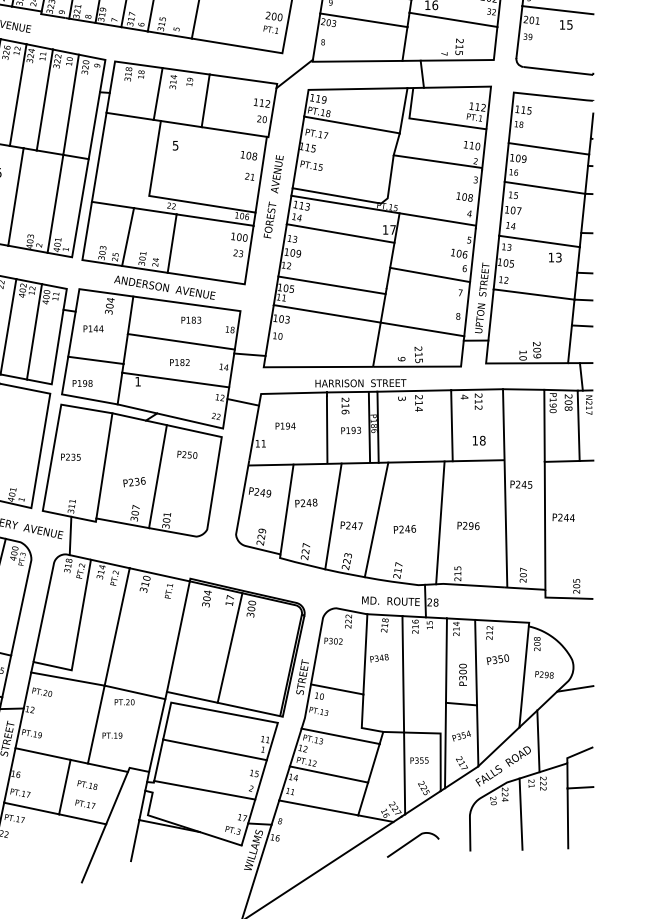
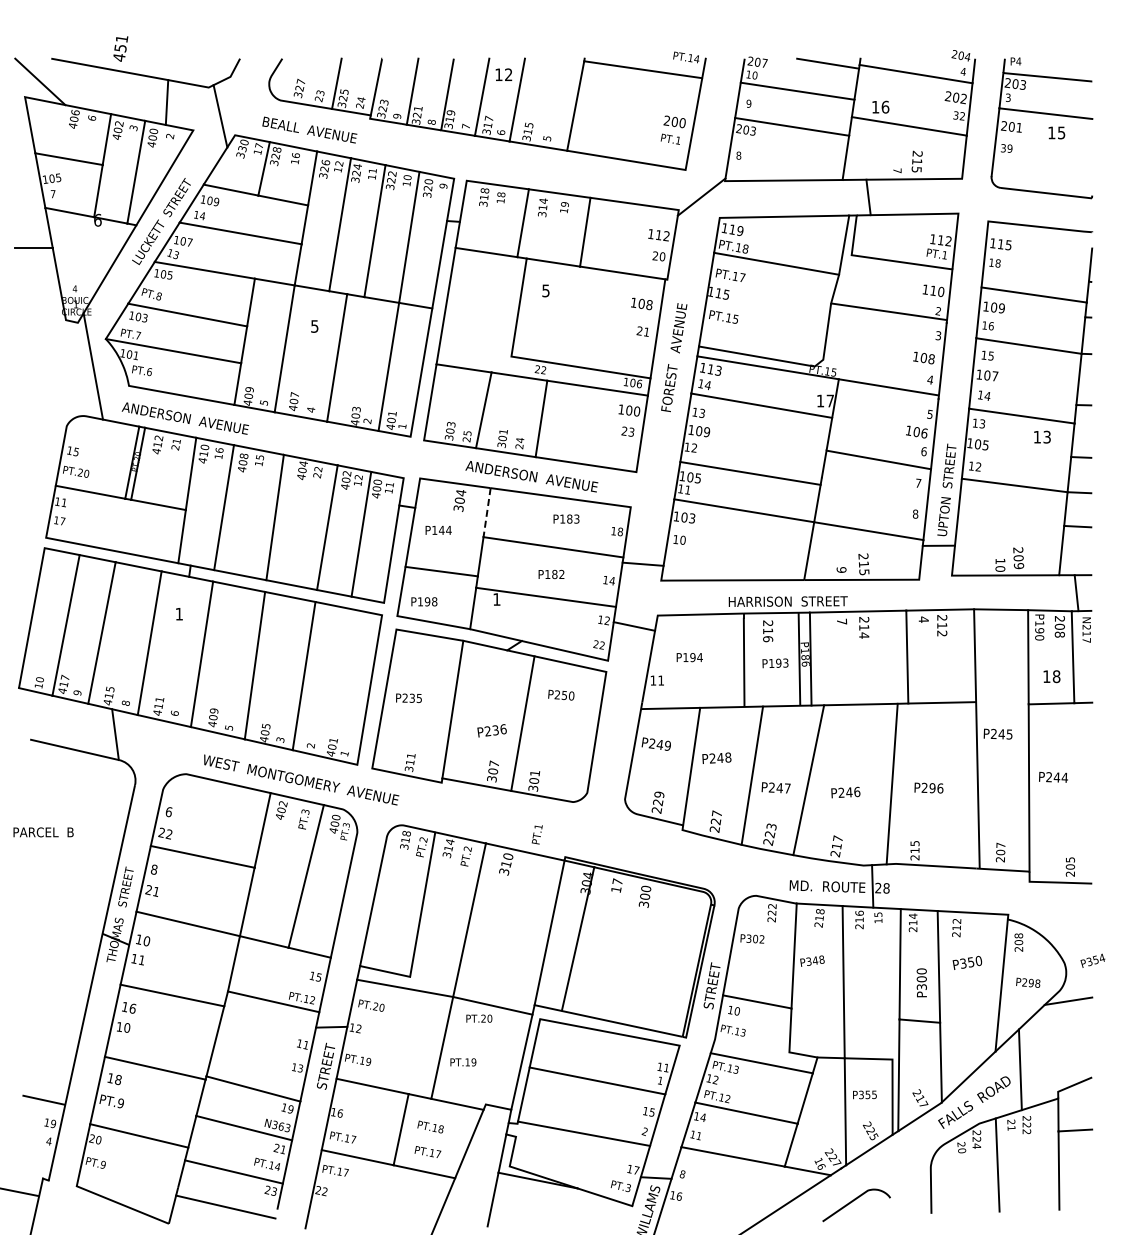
line: (130, 315) -> (487, 512), solid -> dashed
text: (401, 398) -> (841, 621), 3 -> 7
text: (478, 440) -> (1051, 676), moved
line: (70, 536) -> (408, 801), removed
text: (168, 591) -> (536, 834), moved
line: (230, 647) -> (578, 938), moved
text: (461, 735) -> (1092, 960), moved

